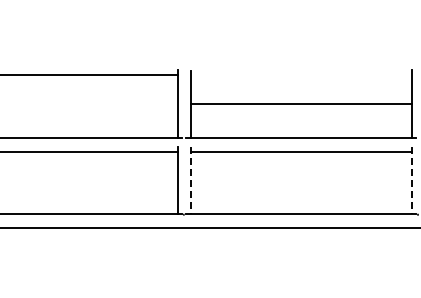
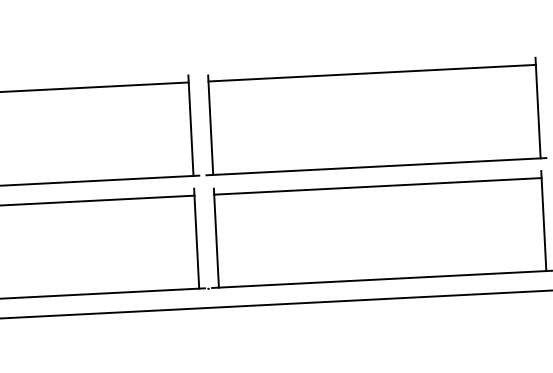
line: (300, 104) -> (370, 73), moved
line: (411, 180) -> (543, 221), dashed -> solid
line: (190, 181) -> (215, 239), dashed -> solid

